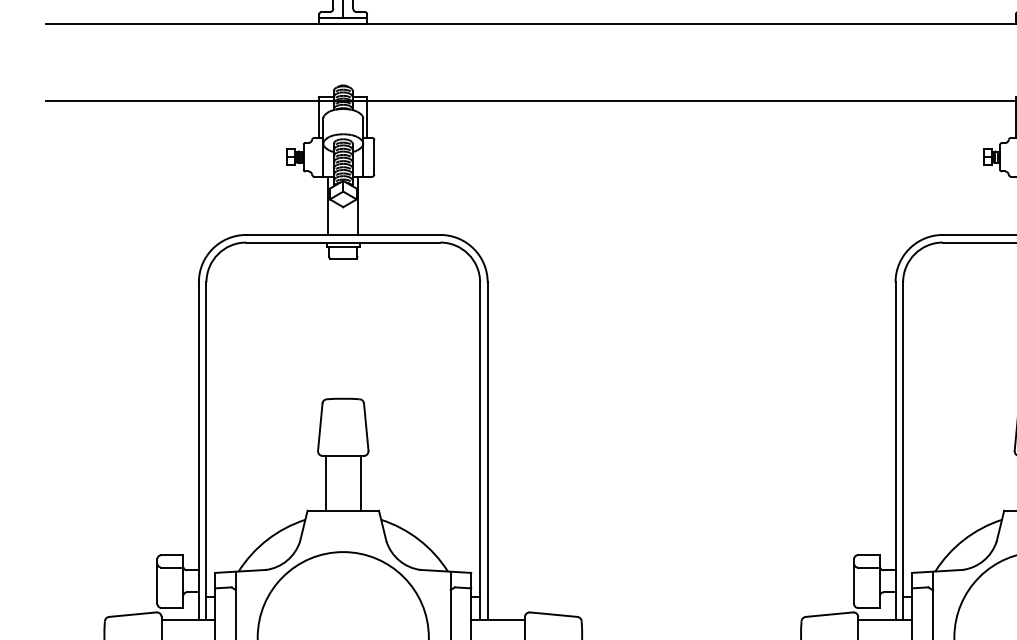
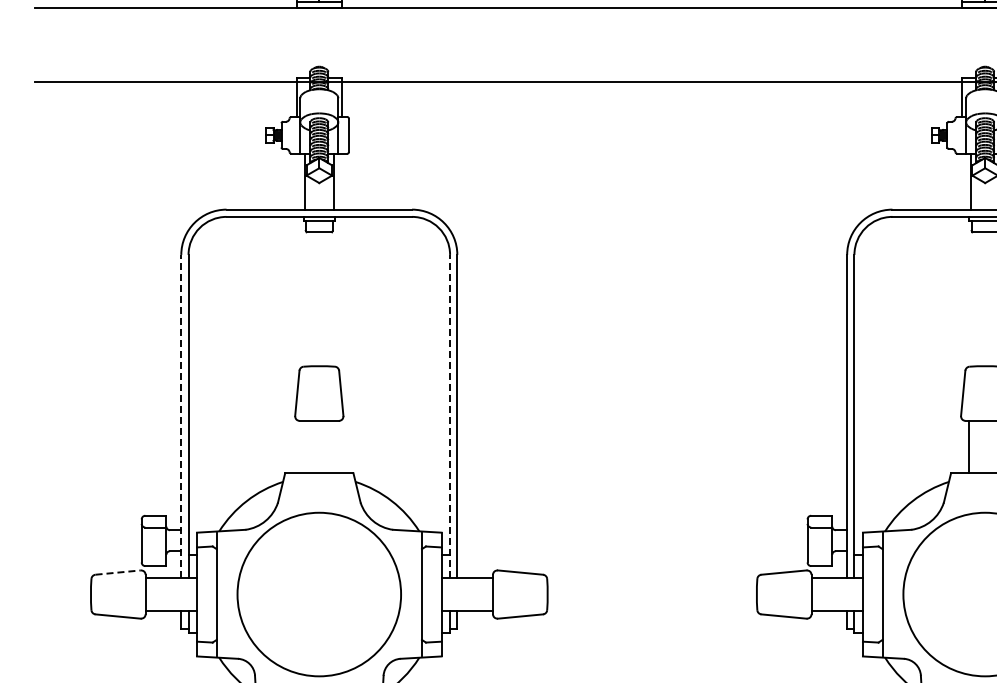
line: (199, 450) -> (181, 415), solid -> dashed
line: (480, 450) -> (450, 415), solid -> dashed
line: (325, 482) -> (302, 446), removed
line: (360, 482) -> (335, 446), removed
line: (133, 614) -> (118, 572), solid -> dashed

